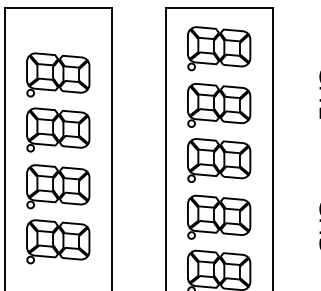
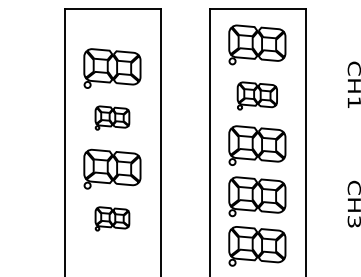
part: (219, 104) -> (257, 95), size x0.7
part: (58, 129) -> (112, 117), size x0.6
part: (58, 241) -> (112, 218), size x0.6

